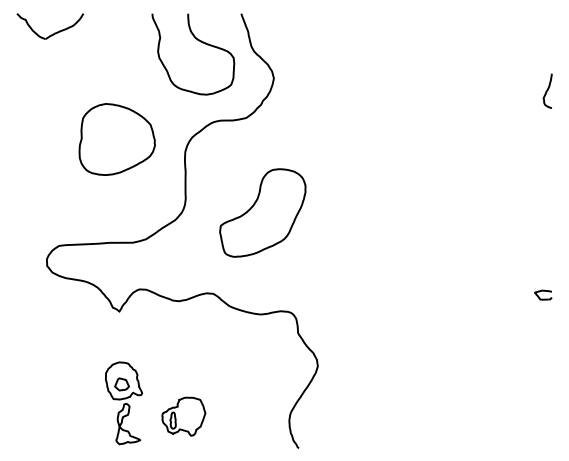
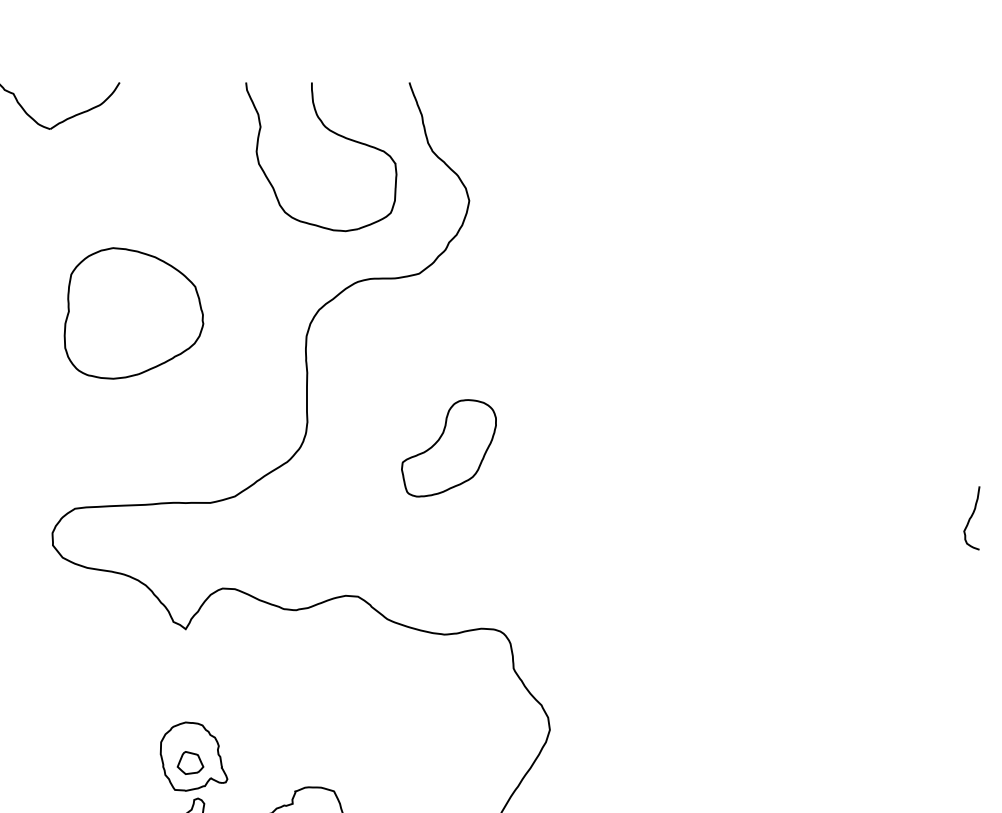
curve: (547, 90) -> (971, 517), moved
part: (116, 139) -> (132, 313), moved
part: (262, 212) -> (448, 447), size x0.6
part: (543, 294) -> (964, 597), removed

